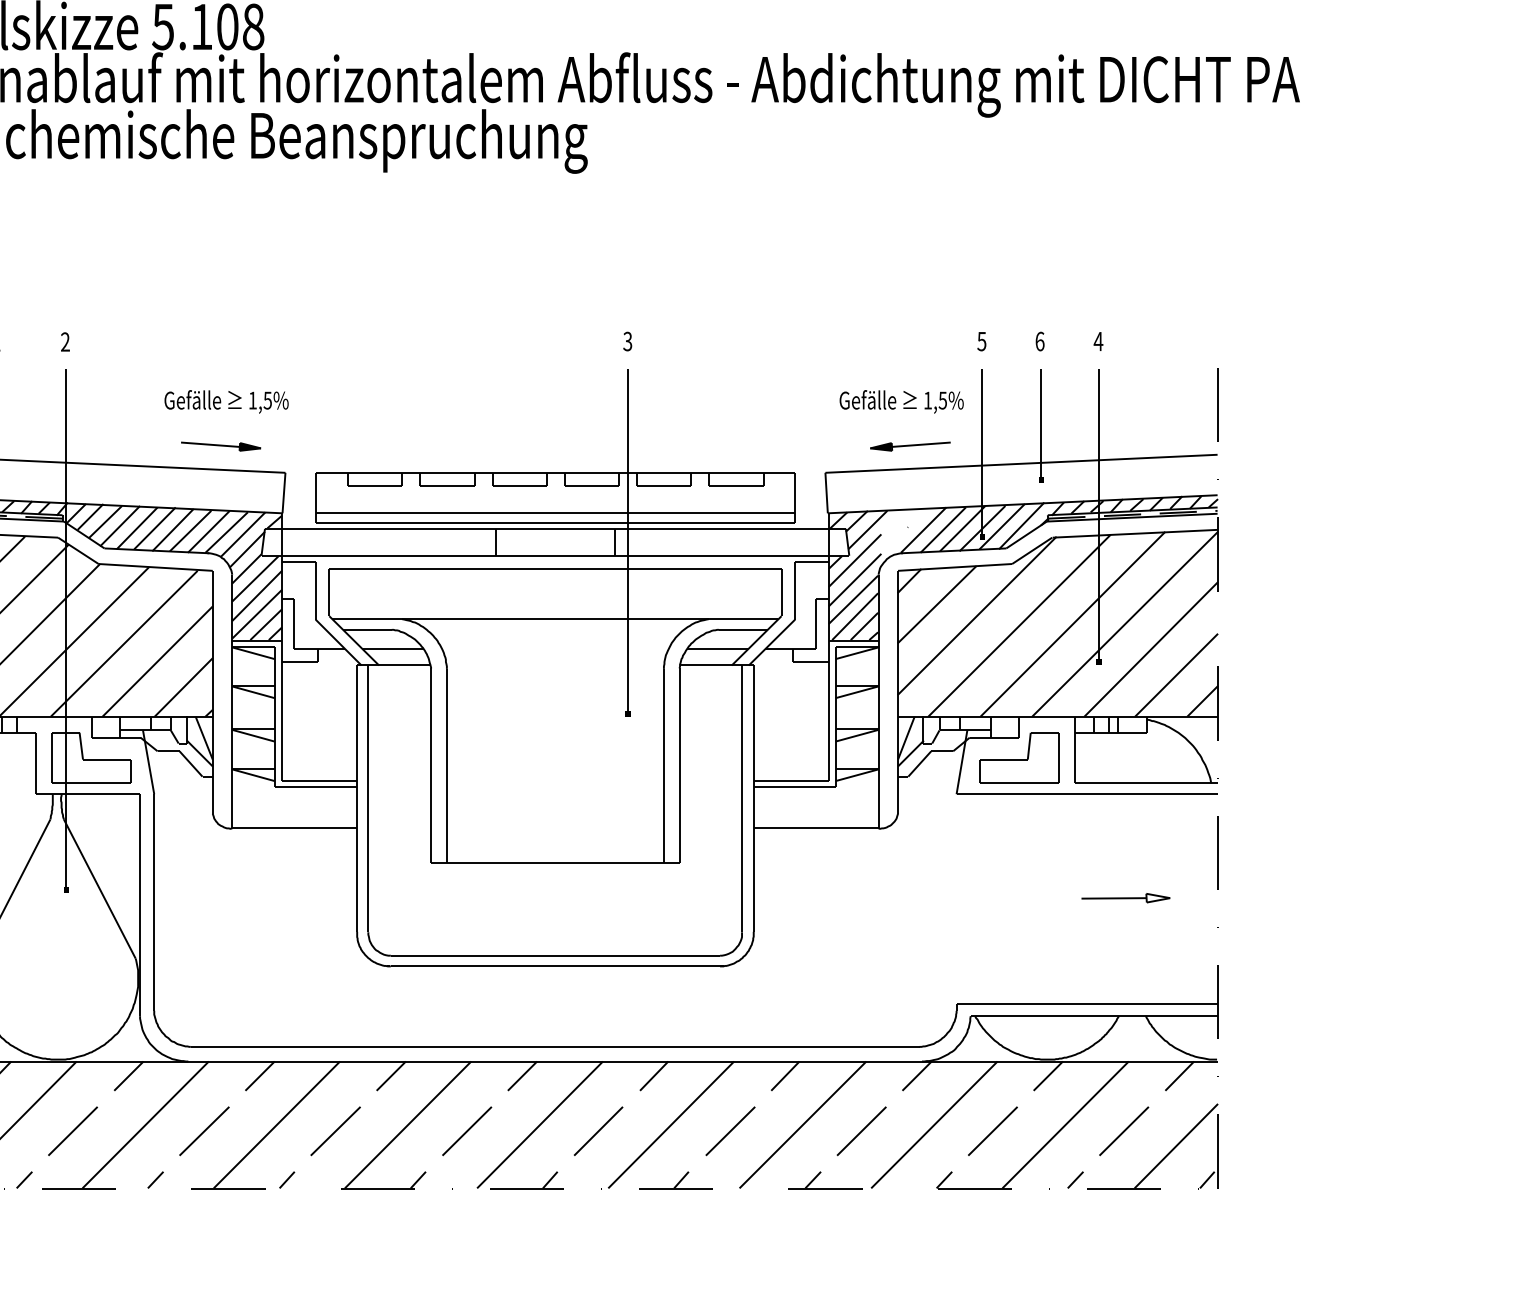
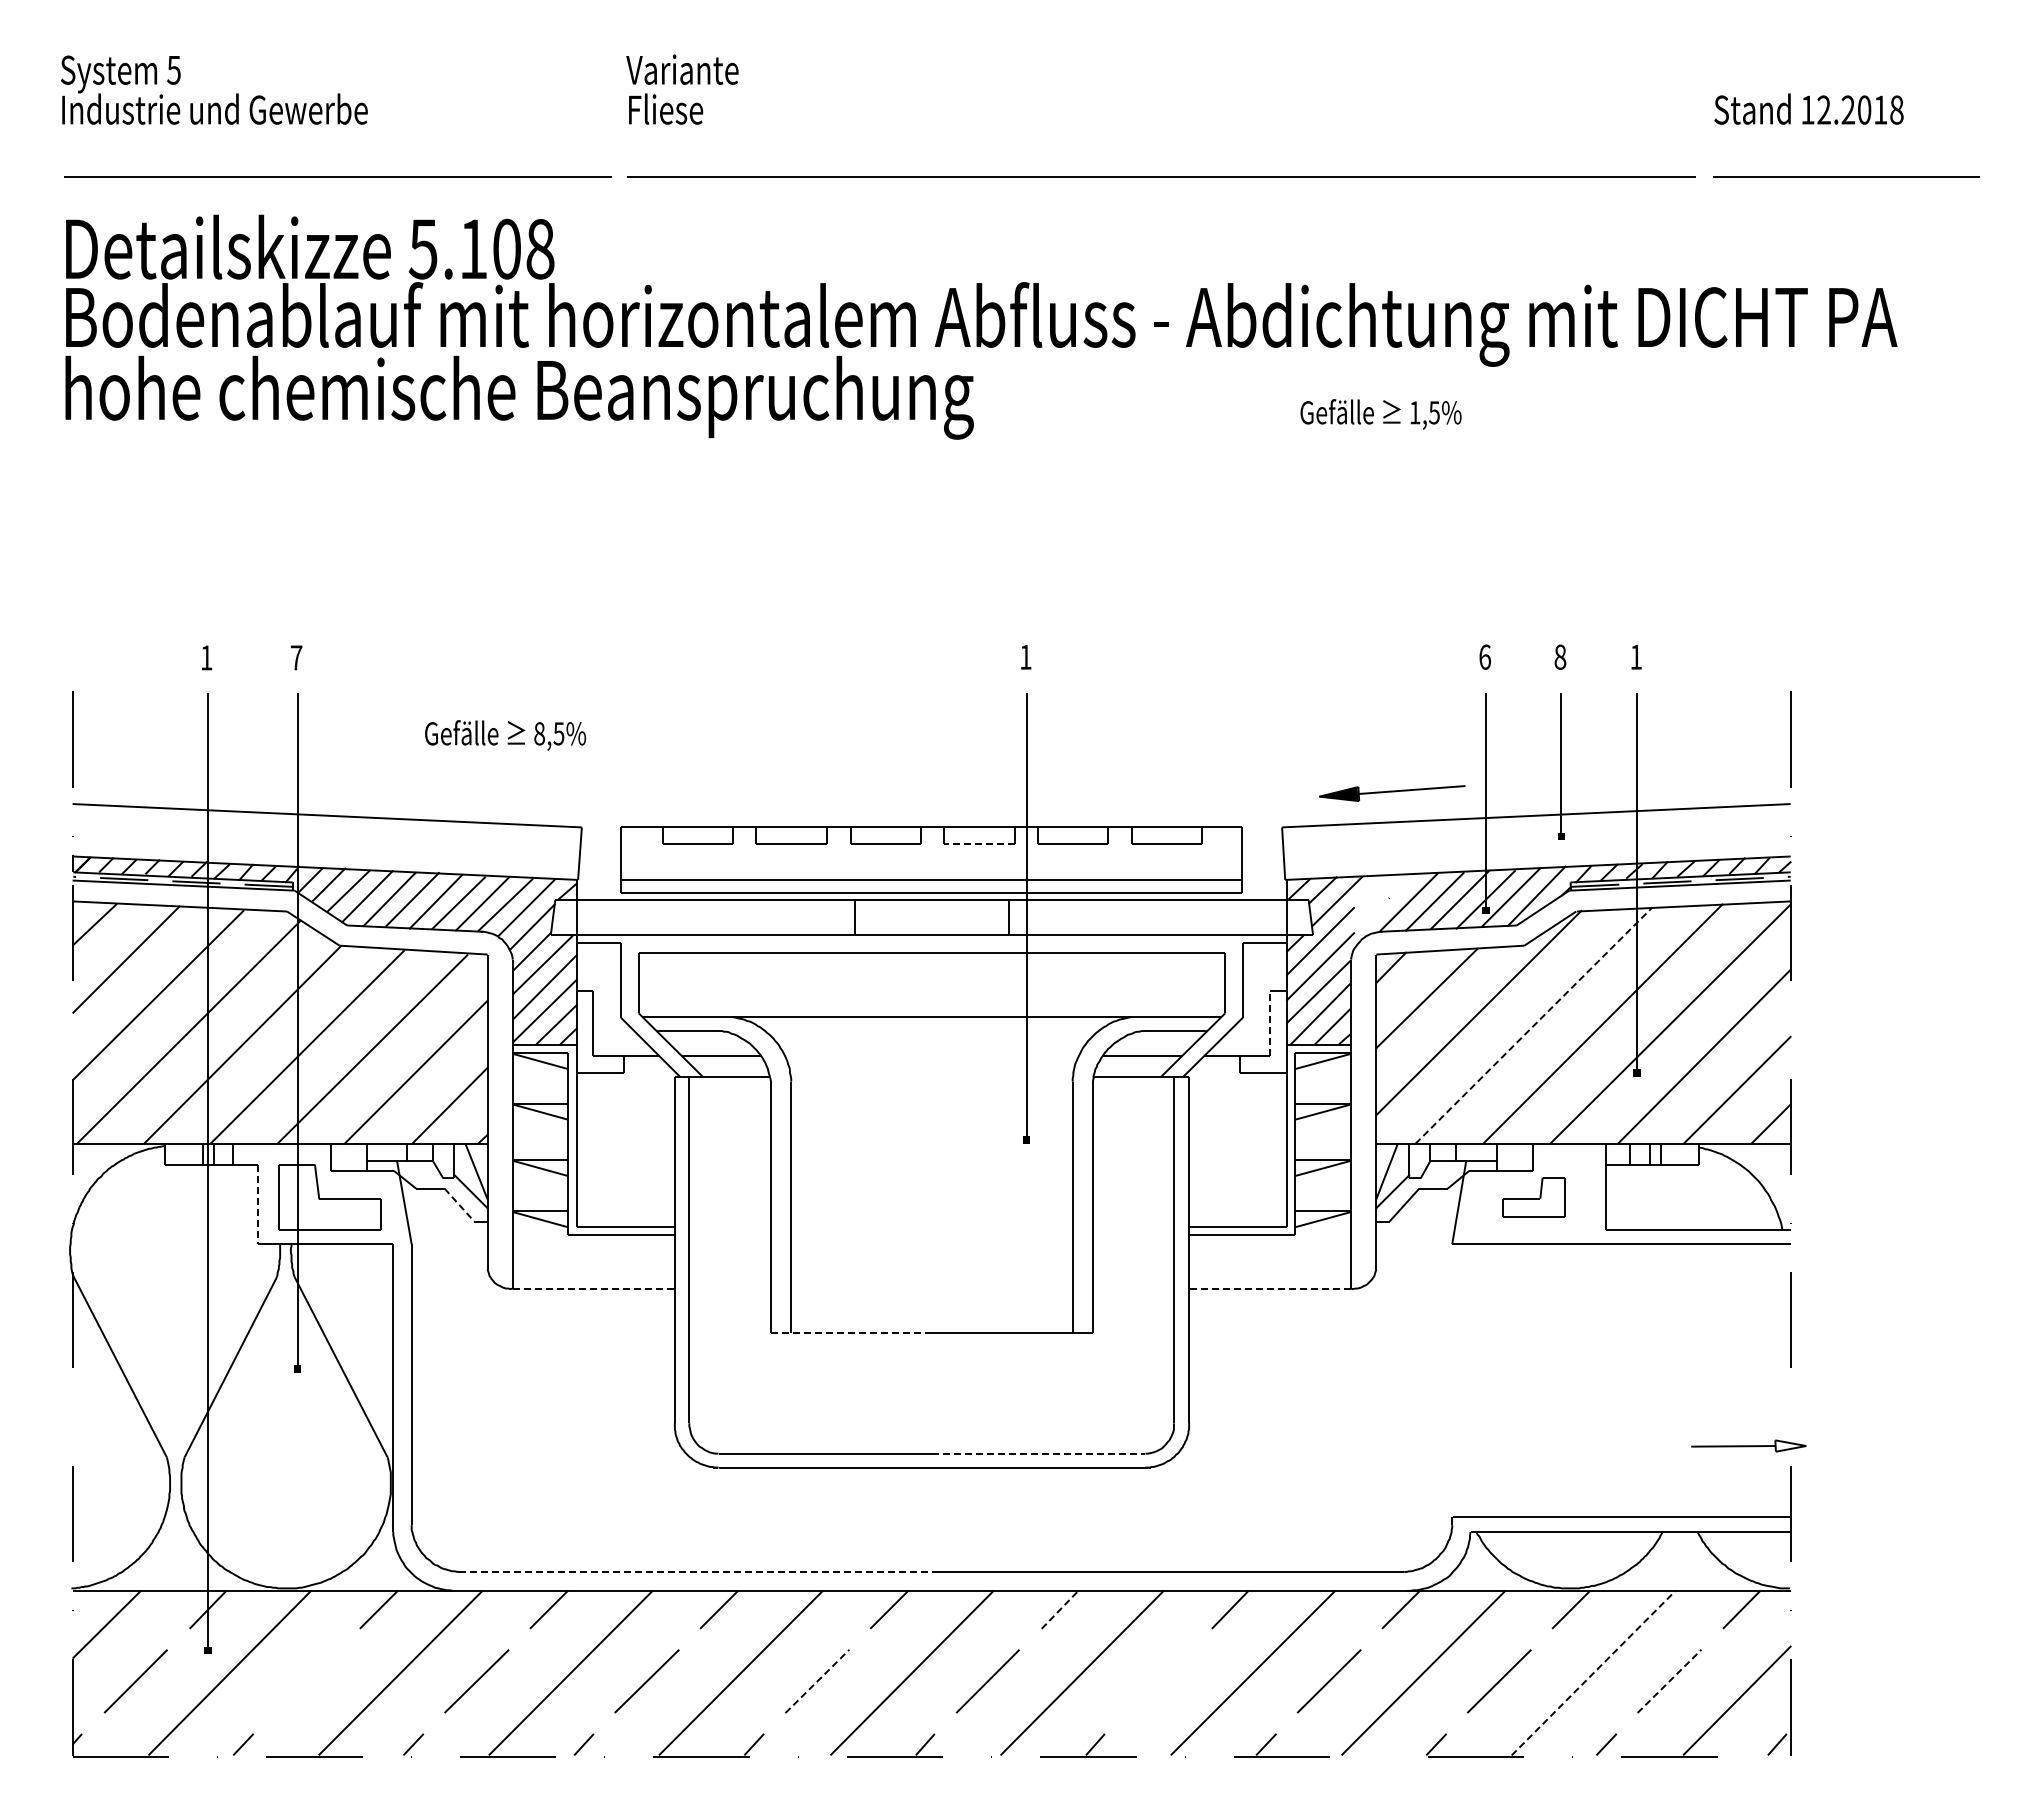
text: (65, 341) -> (296, 657), 2 -> 7
text: (627, 341) -> (1025, 656), 3 -> 1
text: (981, 341) -> (1484, 656), 5 -> 6
text: (1040, 341) -> (1560, 656), 6 -> 8
text: (1097, 341) -> (1635, 656), 4 -> 1
text: (252, 400) -> (539, 733), 1,5% -> 8,5%
text: (901, 401) -> (1380, 414), moved
part: (221, 446) -> (498, 793), removed
part: (910, 446) -> (1392, 793), size x1.4
line: (591, 485) -> (978, 844), solid -> dashed
line: (816, 624) -> (1270, 1023), solid -> dashed
line: (1020, 625) -> (1534, 1025), solid -> dashed
part: (1019, 758) -> (1533, 1197), size x0.6
line: (35, 763) -> (257, 1204), solid -> dashed
line: (191, 764) -> (459, 1205), solid -> dashed
line: (294, 828) -> (593, 1288), solid -> dashed
line: (816, 828) -> (1270, 1288), solid -> dashed
line: (493, 862) -> (851, 1332), solid -> dashed
part: (1125, 897) -> (1748, 1445), moved
line: (637, 955) -> (1038, 1453), solid -> dashed
line: (373, 1046) -> (695, 1571), solid -> dashed
line: (654, 1075) -> (1060, 1609), solid -> dashed
line: (1065, 1124) -> (1593, 1672), solid -> dashed
line: (73, 1131) -> (306, 1681), removed
line: (467, 1131) -> (817, 1681), solid -> dashed
line: (730, 1131) -> (1158, 1681), removed
line: (1124, 1131) -> (1669, 1681), solid -> dashed

